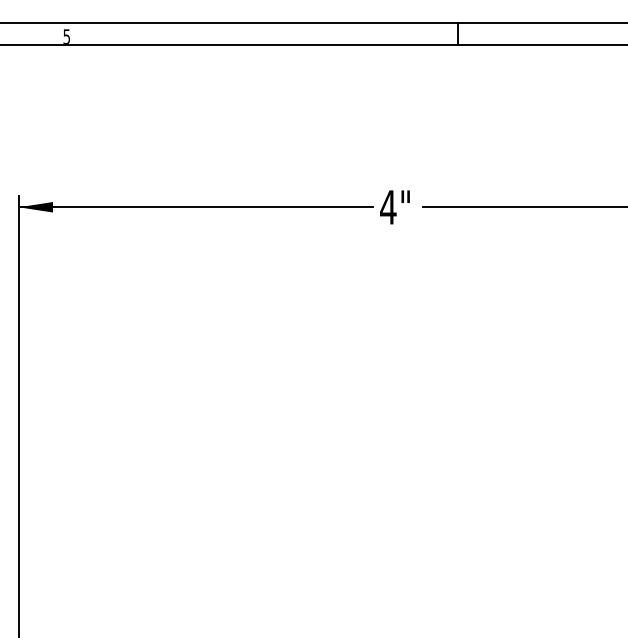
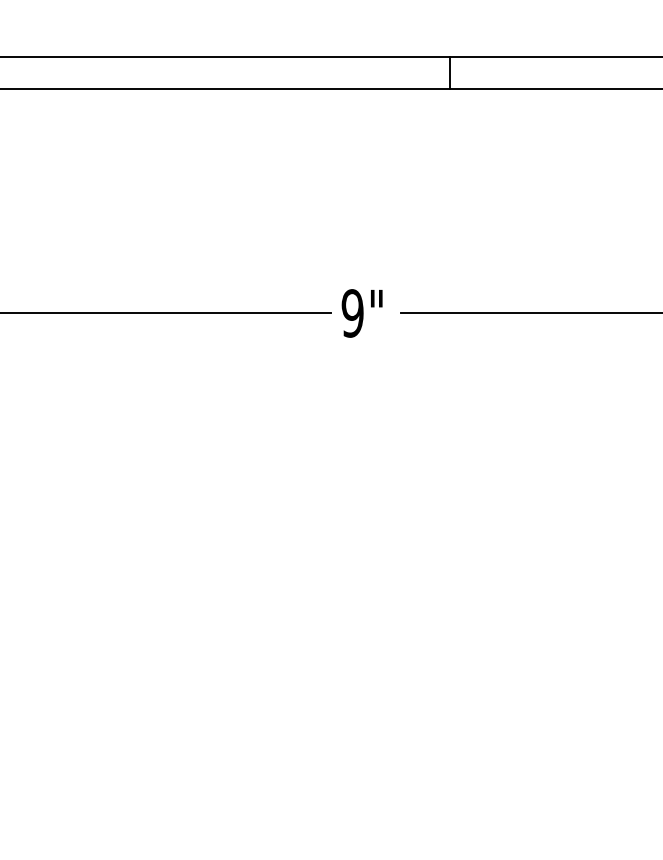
text: (388, 206) -> (352, 312), 4" -> 9"

